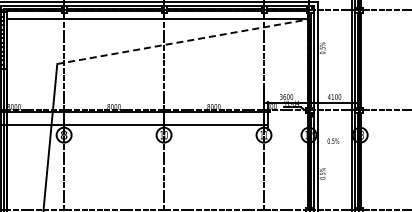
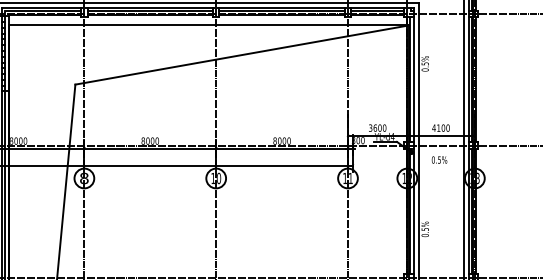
line: (184, 41) -> (243, 54), dashed -> solid
text: (333, 140) -> (439, 159), moved

